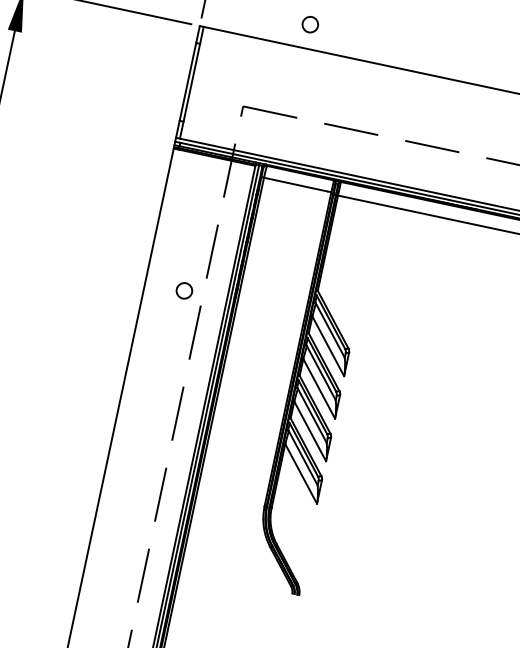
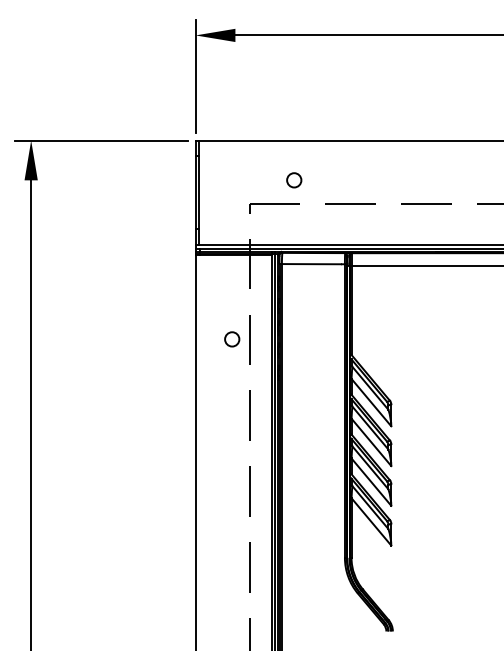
circle: (310, 24) -> (294, 180), moved
circle: (184, 291) -> (232, 339), moved

